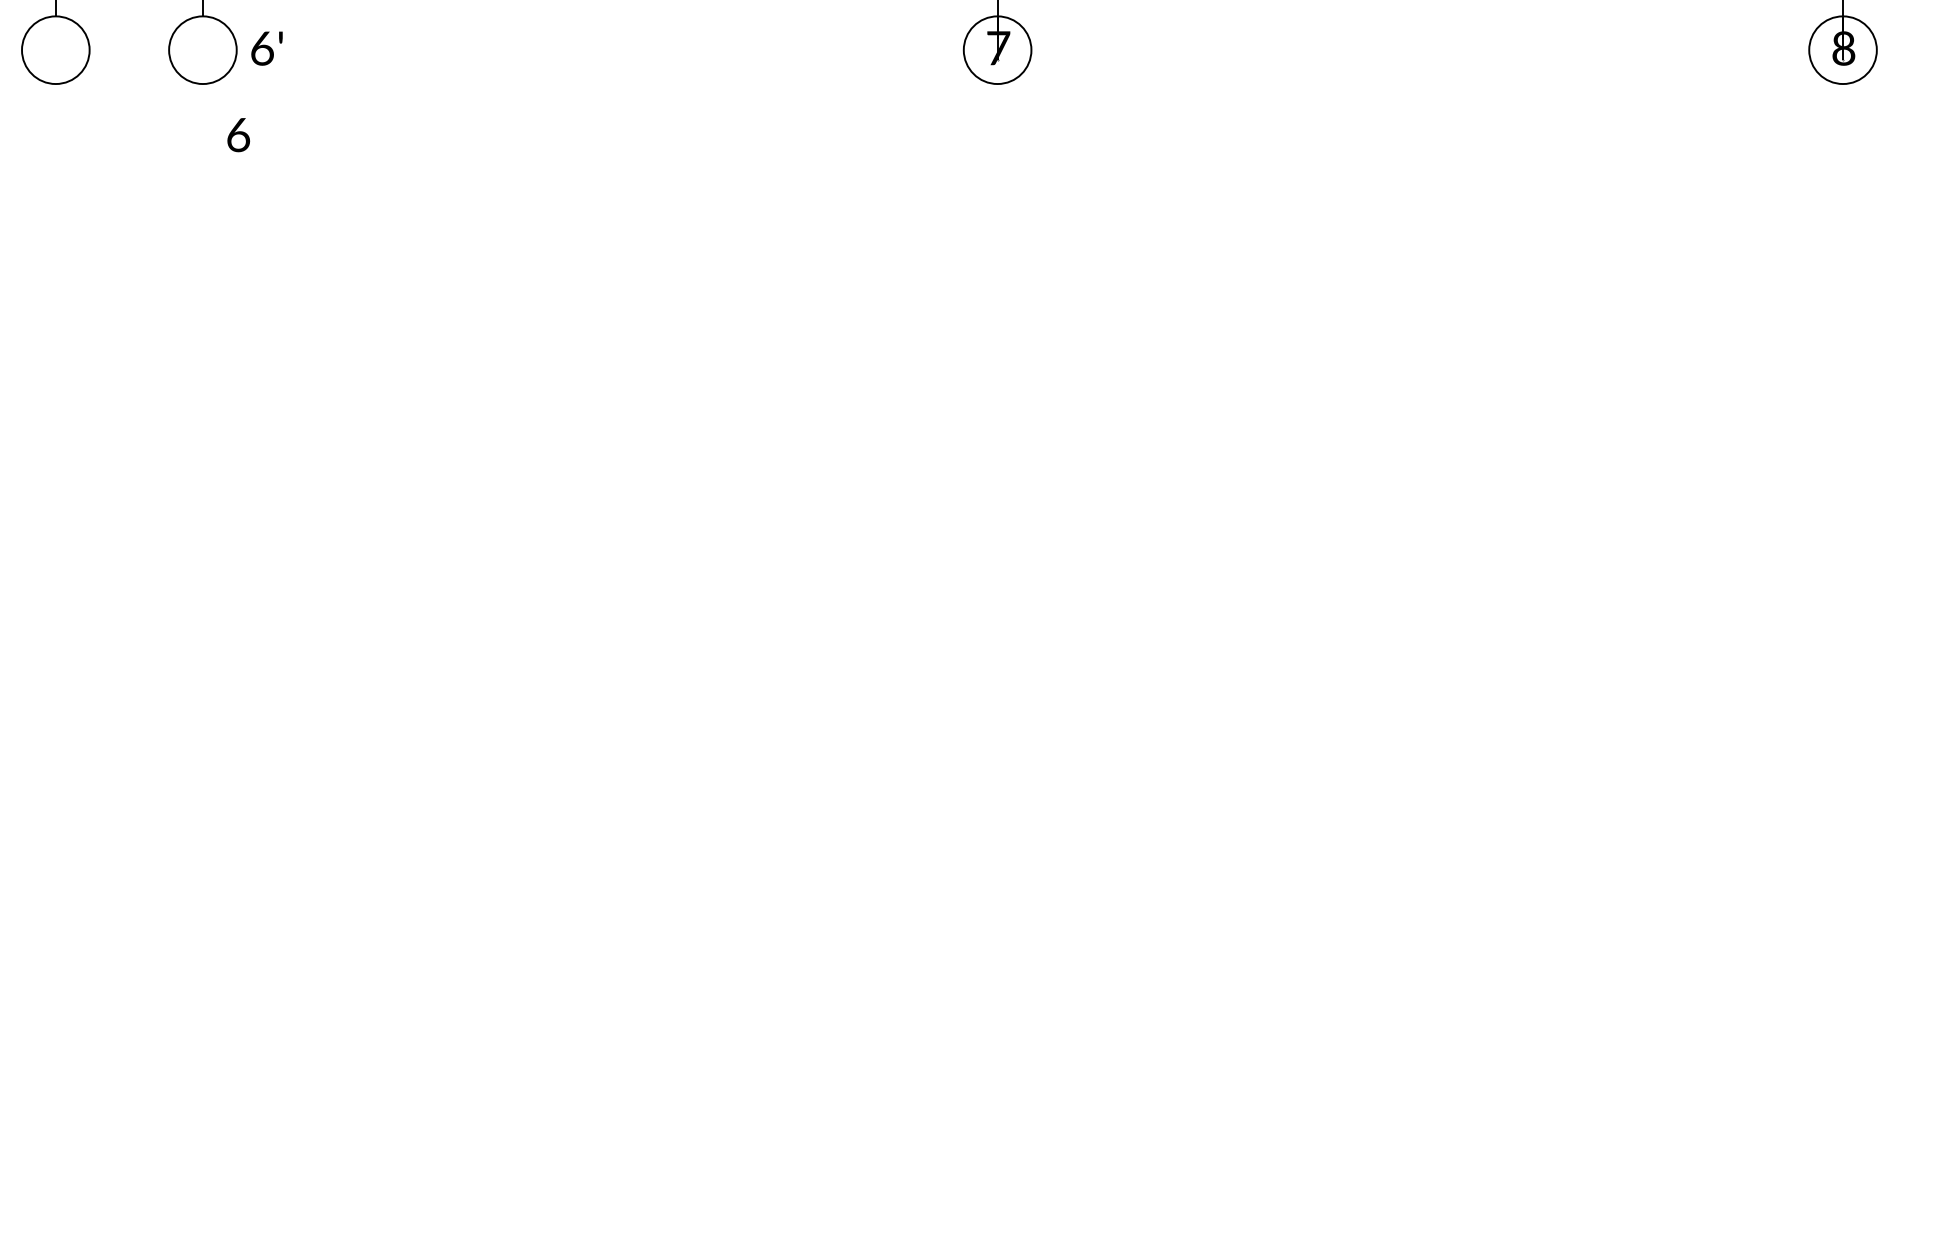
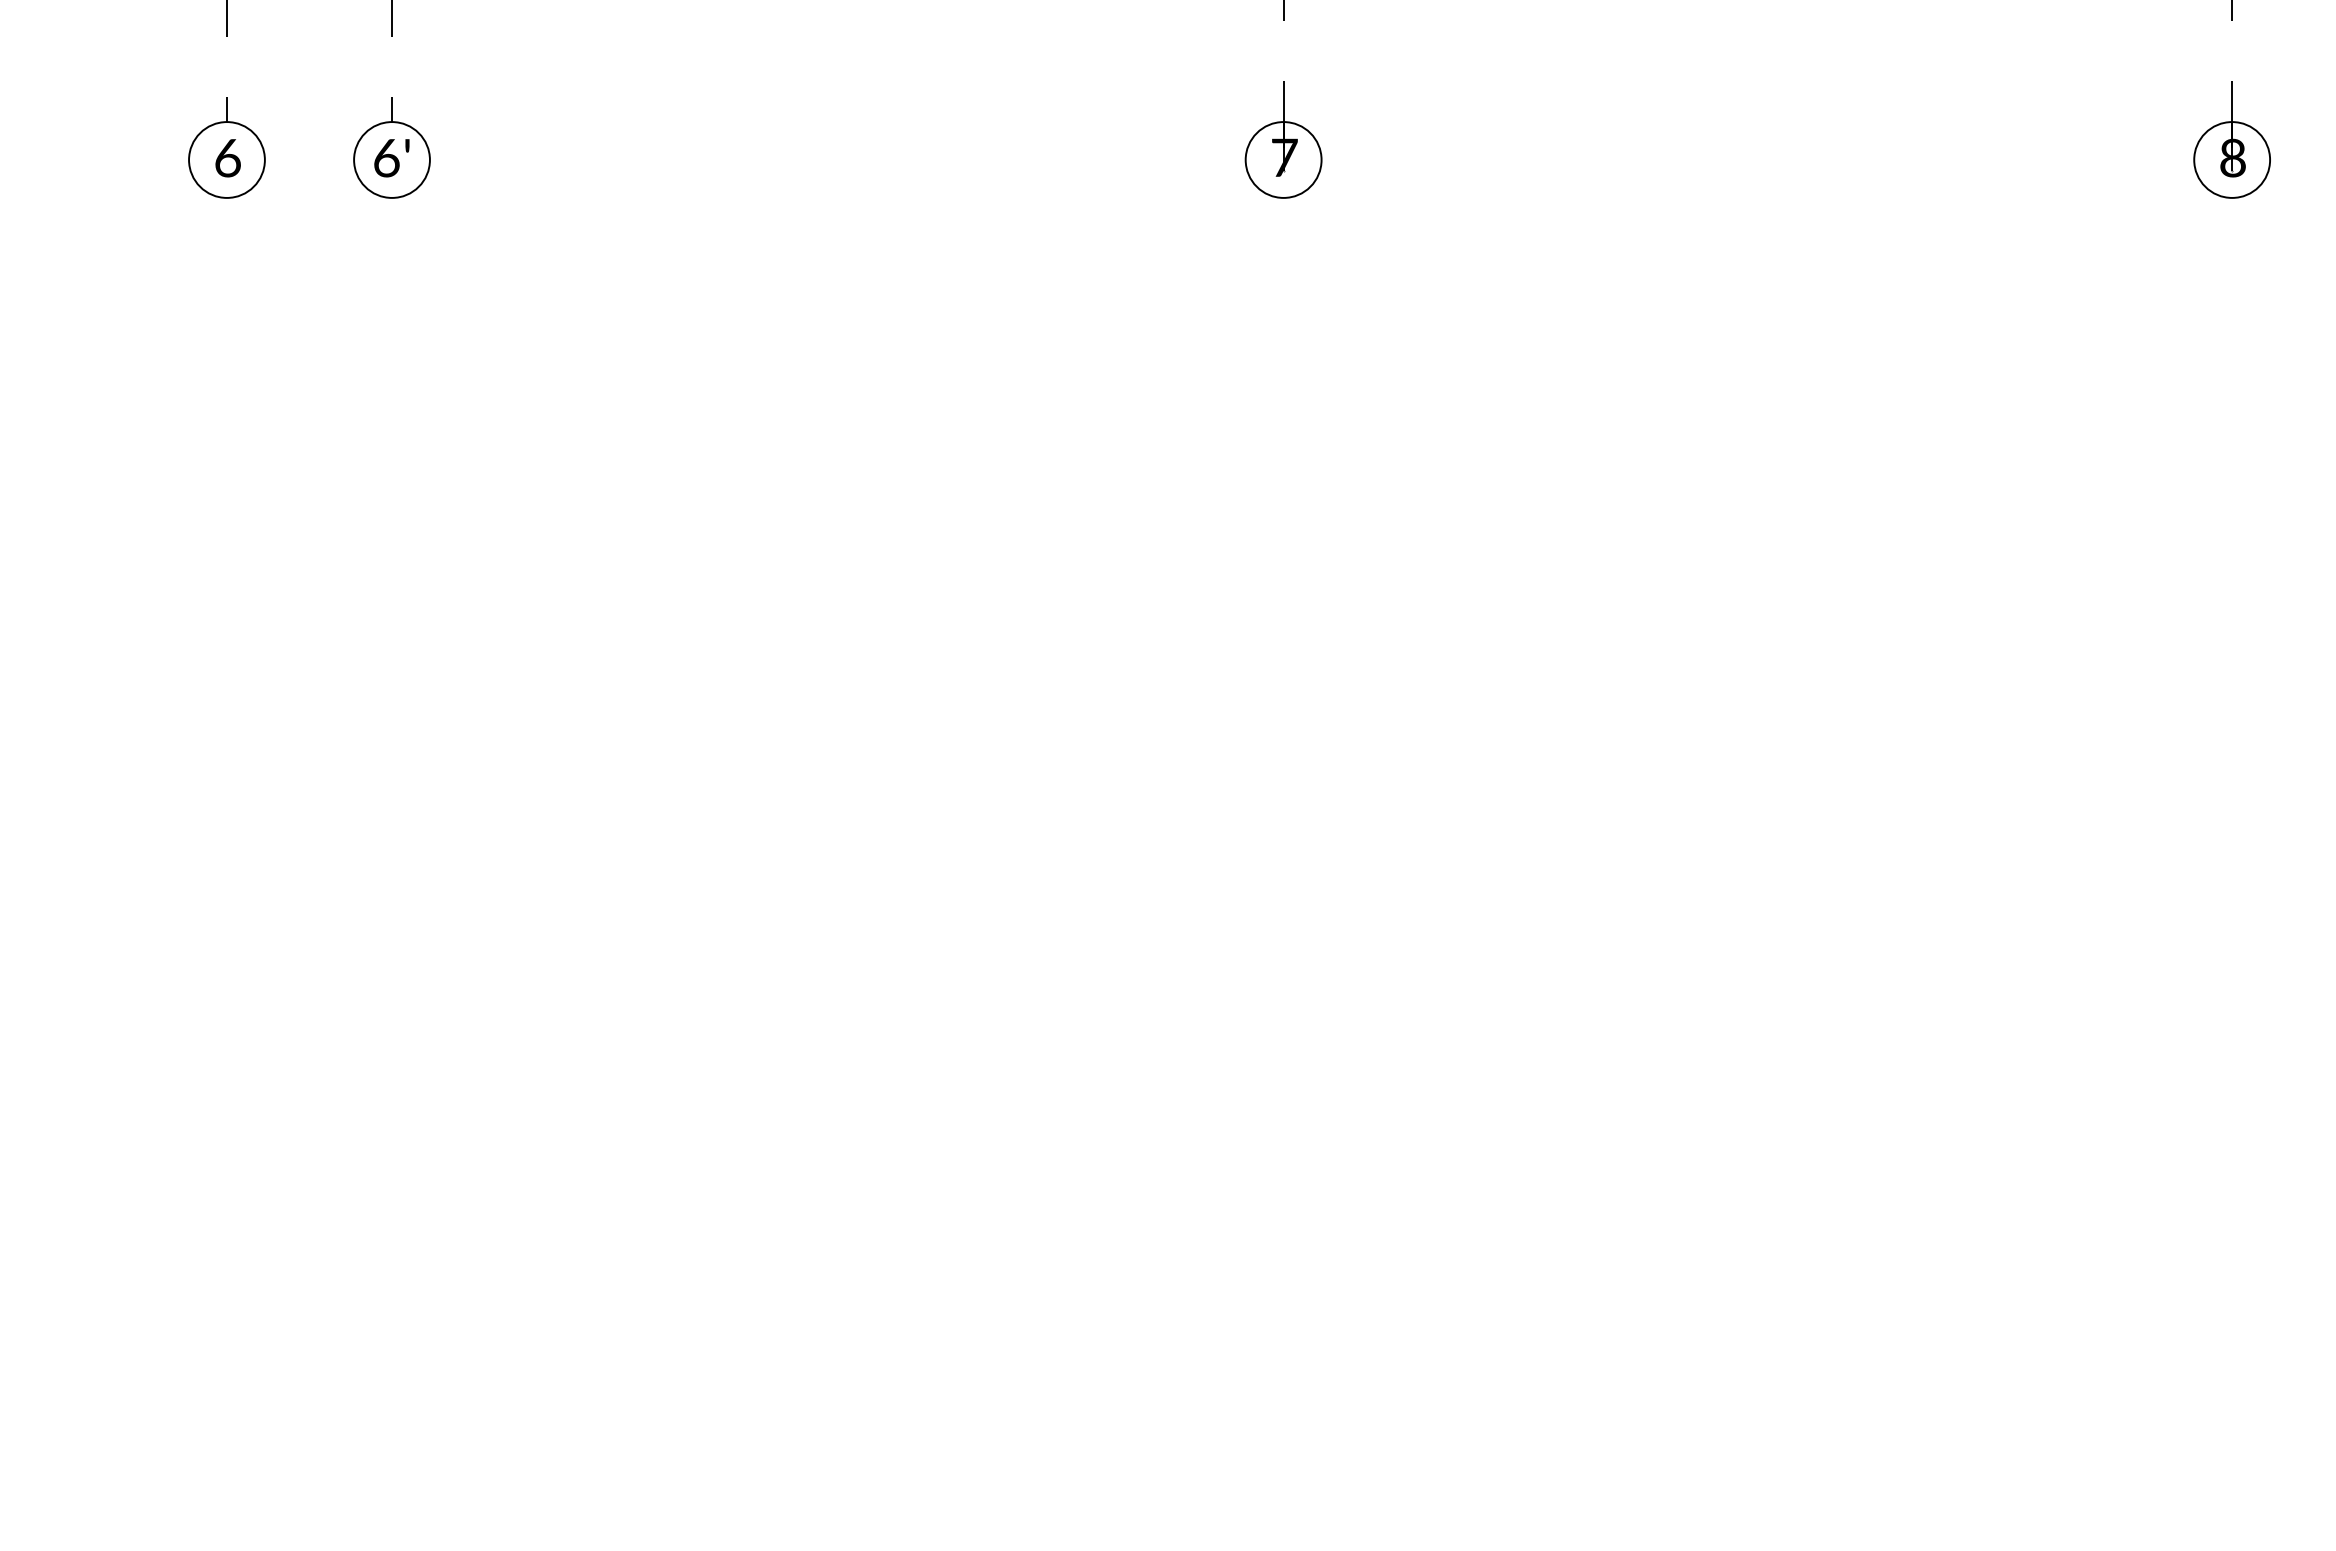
text: (266, 48) -> (391, 158), moved
text: (238, 135) -> (227, 158), moved

